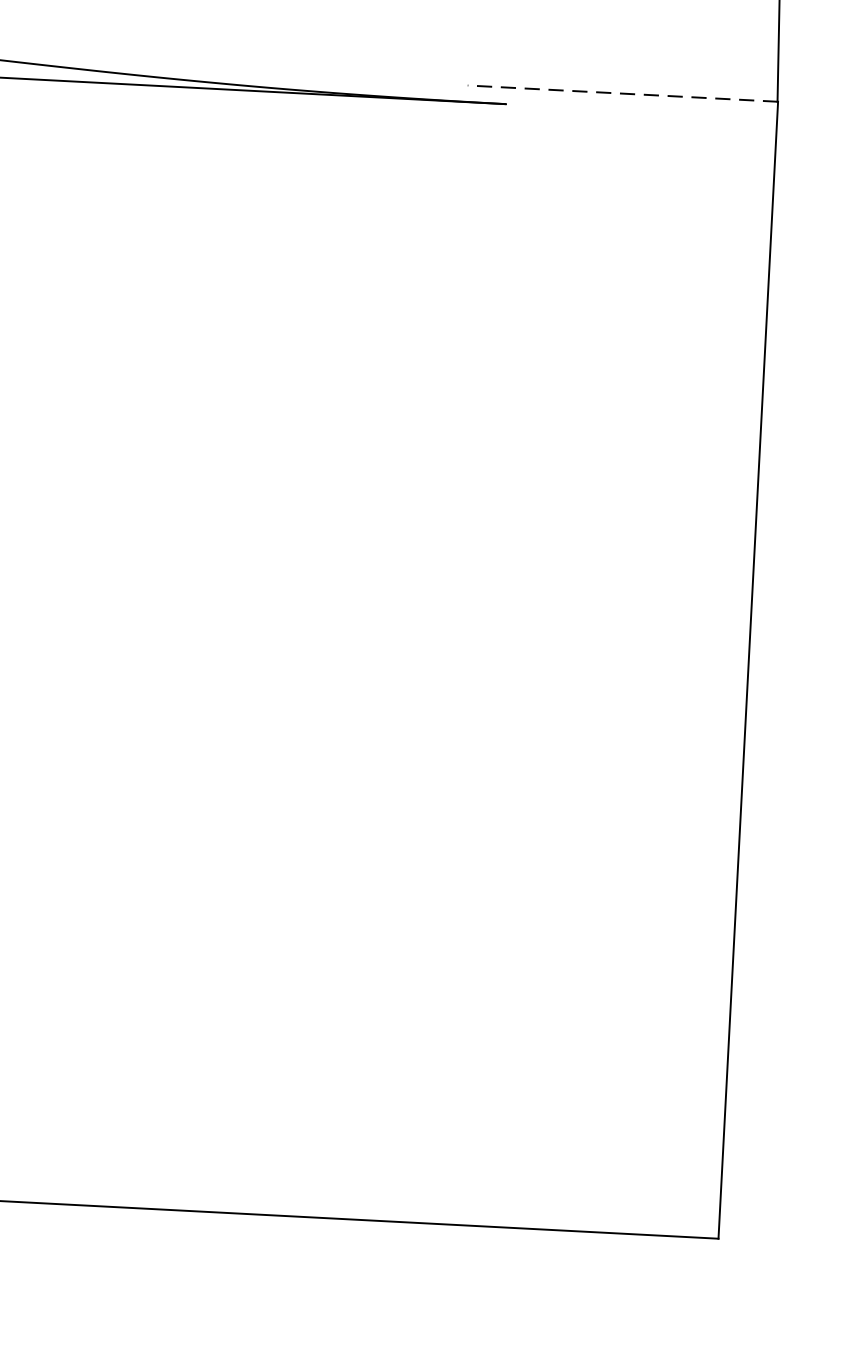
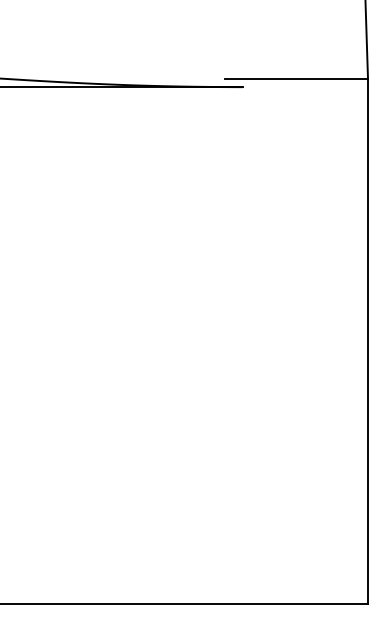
line: (622, 93) -> (296, 79), dashed -> solid

